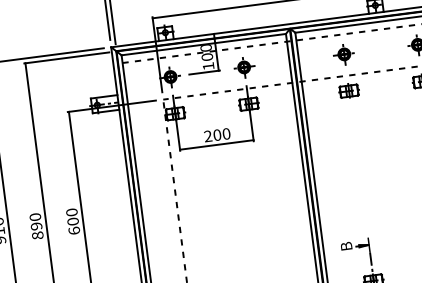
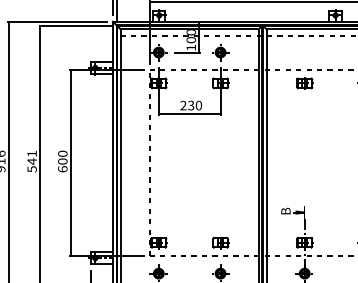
part: (342, 54) -> (303, 52), removed
text: (217, 134) -> (191, 105), 200 -> 230
text: (35, 226) -> (31, 161), 890 -> 541

